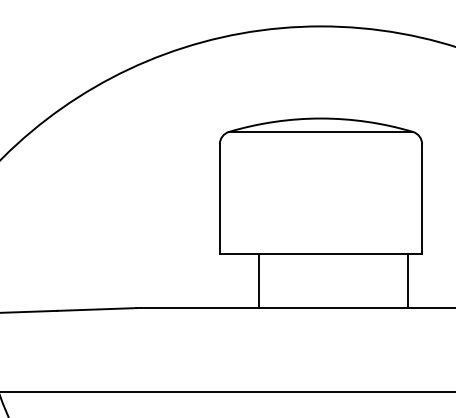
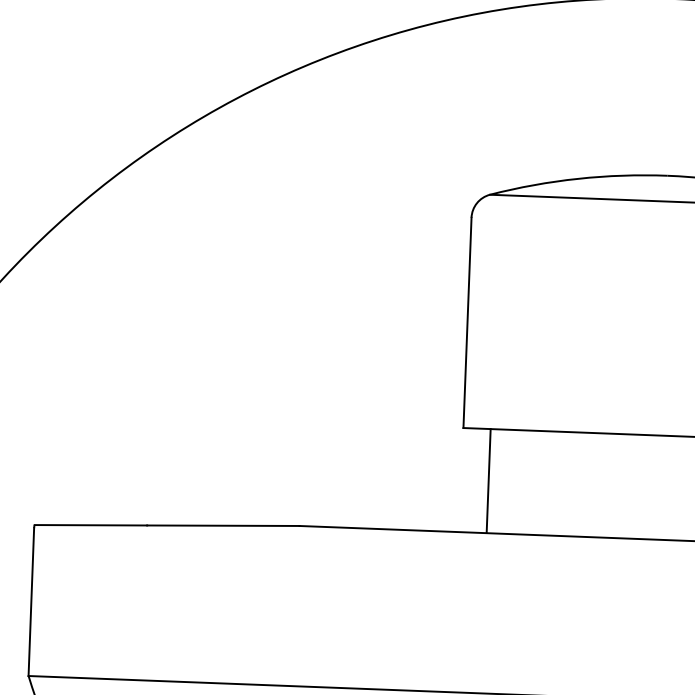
line: (259, 280) -> (489, 480), moved

